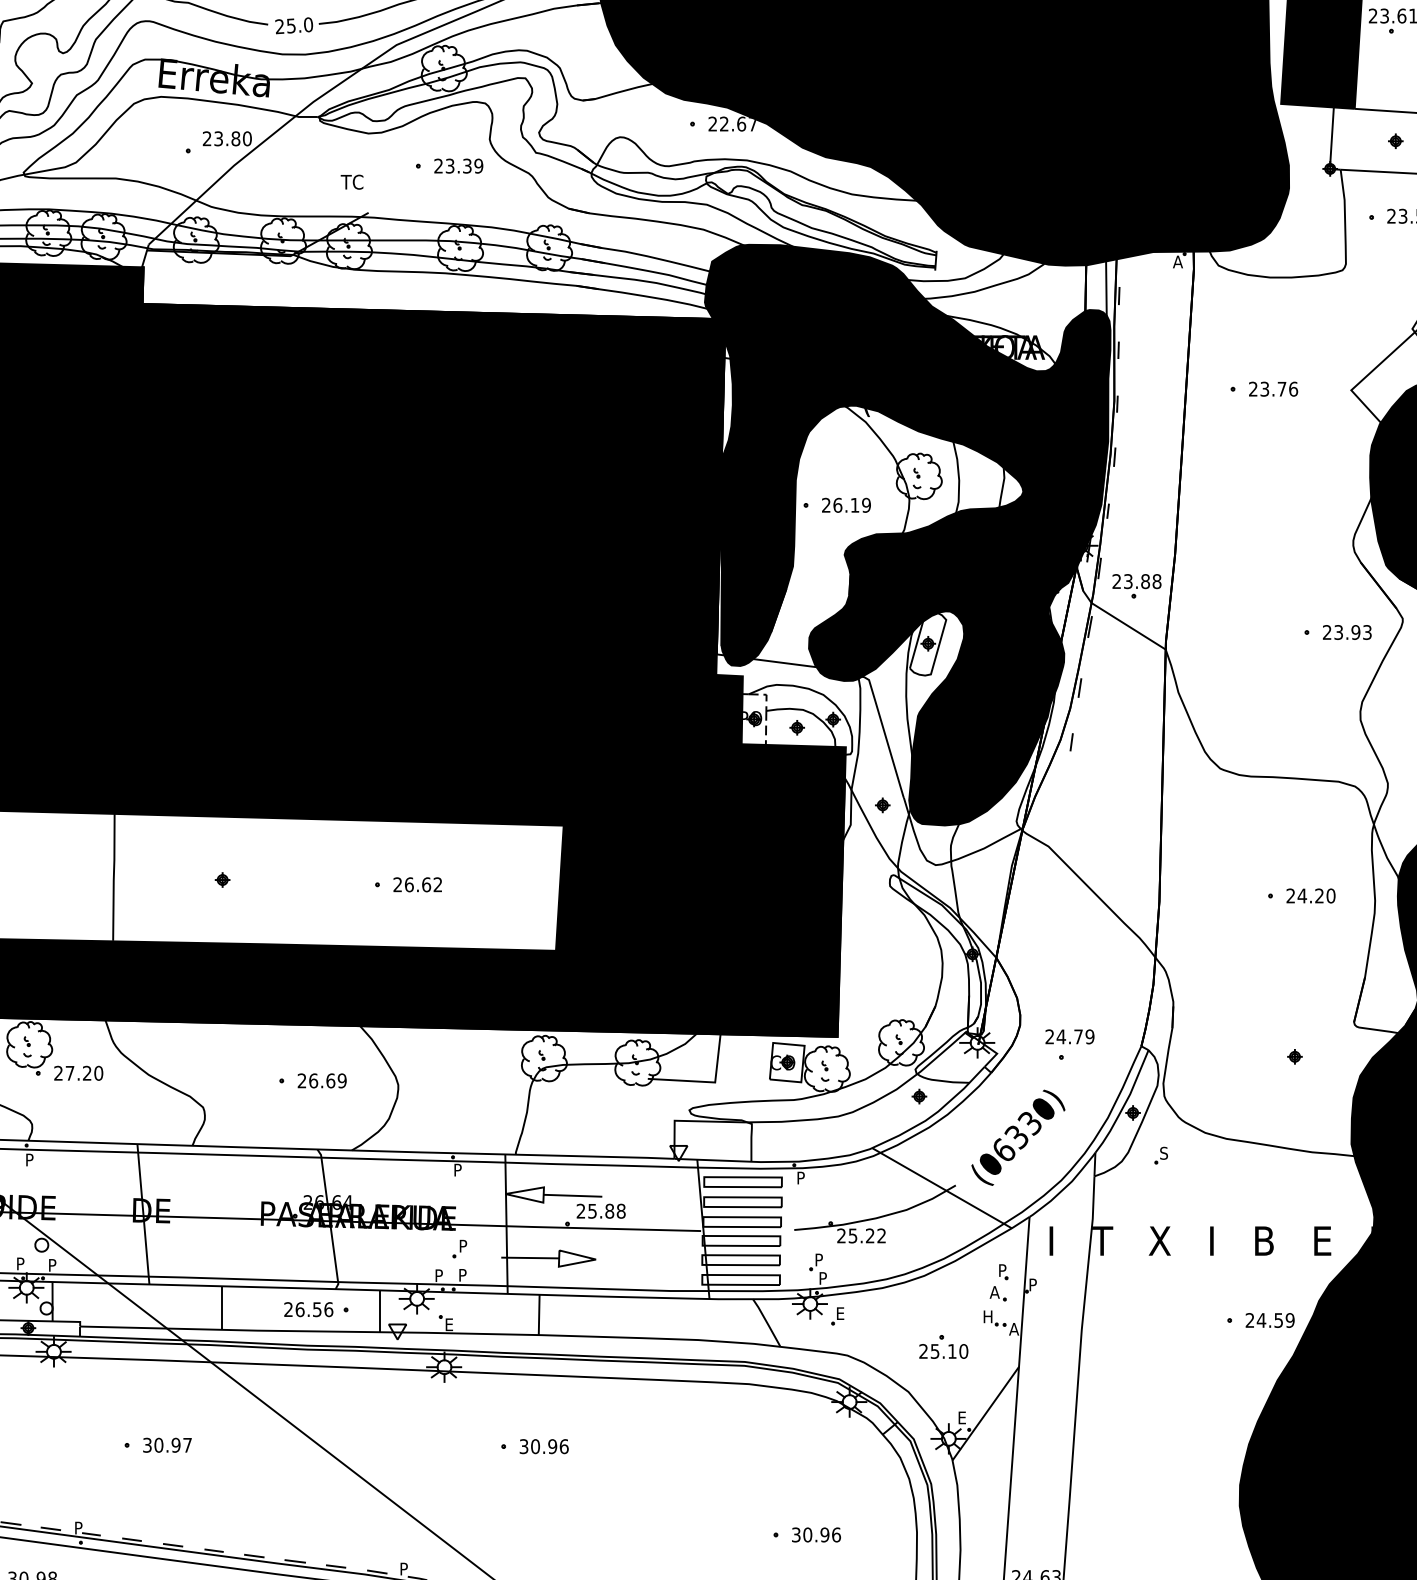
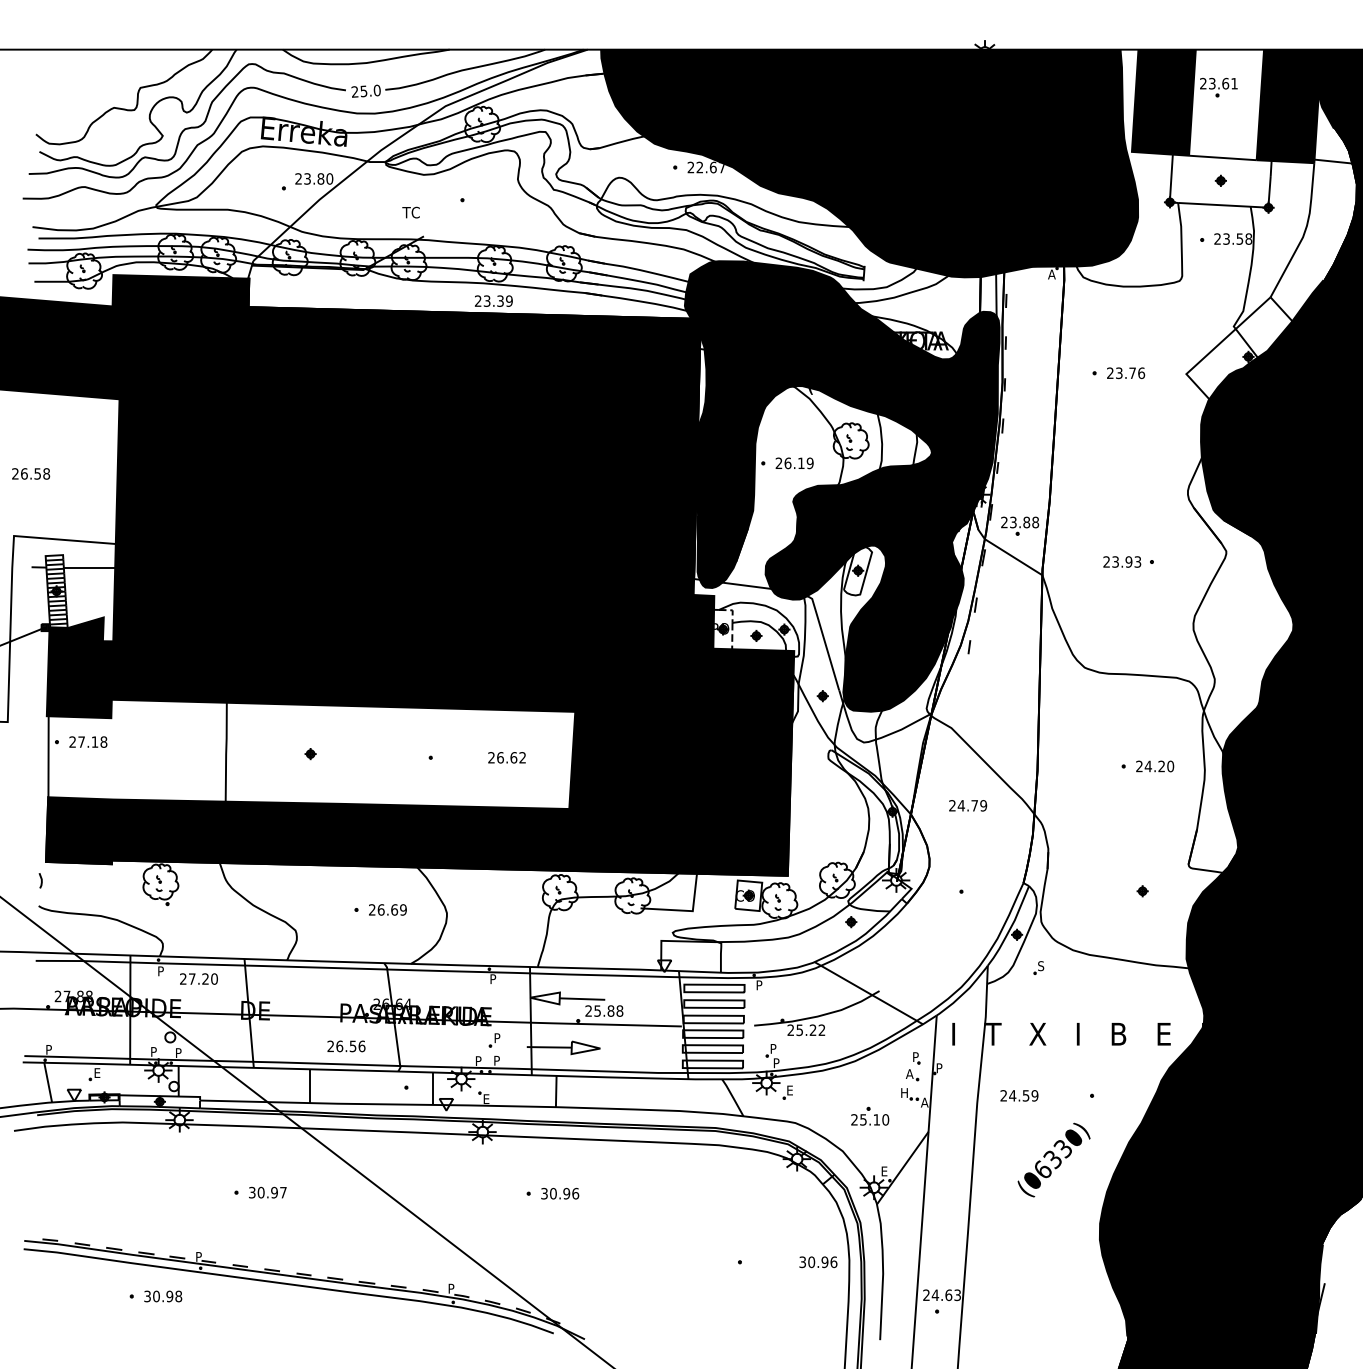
text: (458, 165) -> (493, 300), moved
text: (1347, 631) -> (1122, 561), moved
text: (417, 884) -> (506, 757), moved
text: (1070, 1036) -> (968, 805), moved
text: (78, 1072) -> (198, 978), moved
text: (1017, 1137) -> (1053, 1159), moved
text: (308, 1309) -> (346, 1046), moved
text: (1270, 1320) -> (1019, 1095), moved
text: (816, 1535) -> (818, 1262), moved

